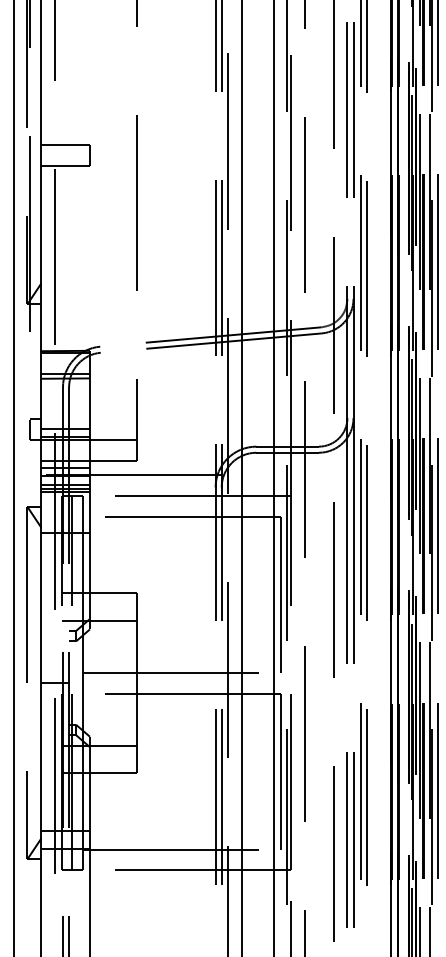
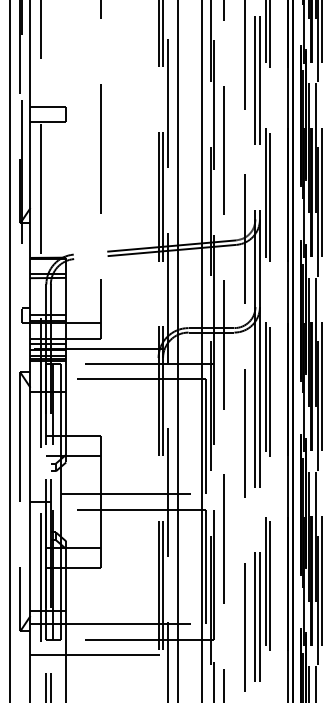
line: (131, 891) -> (96, 655), added

